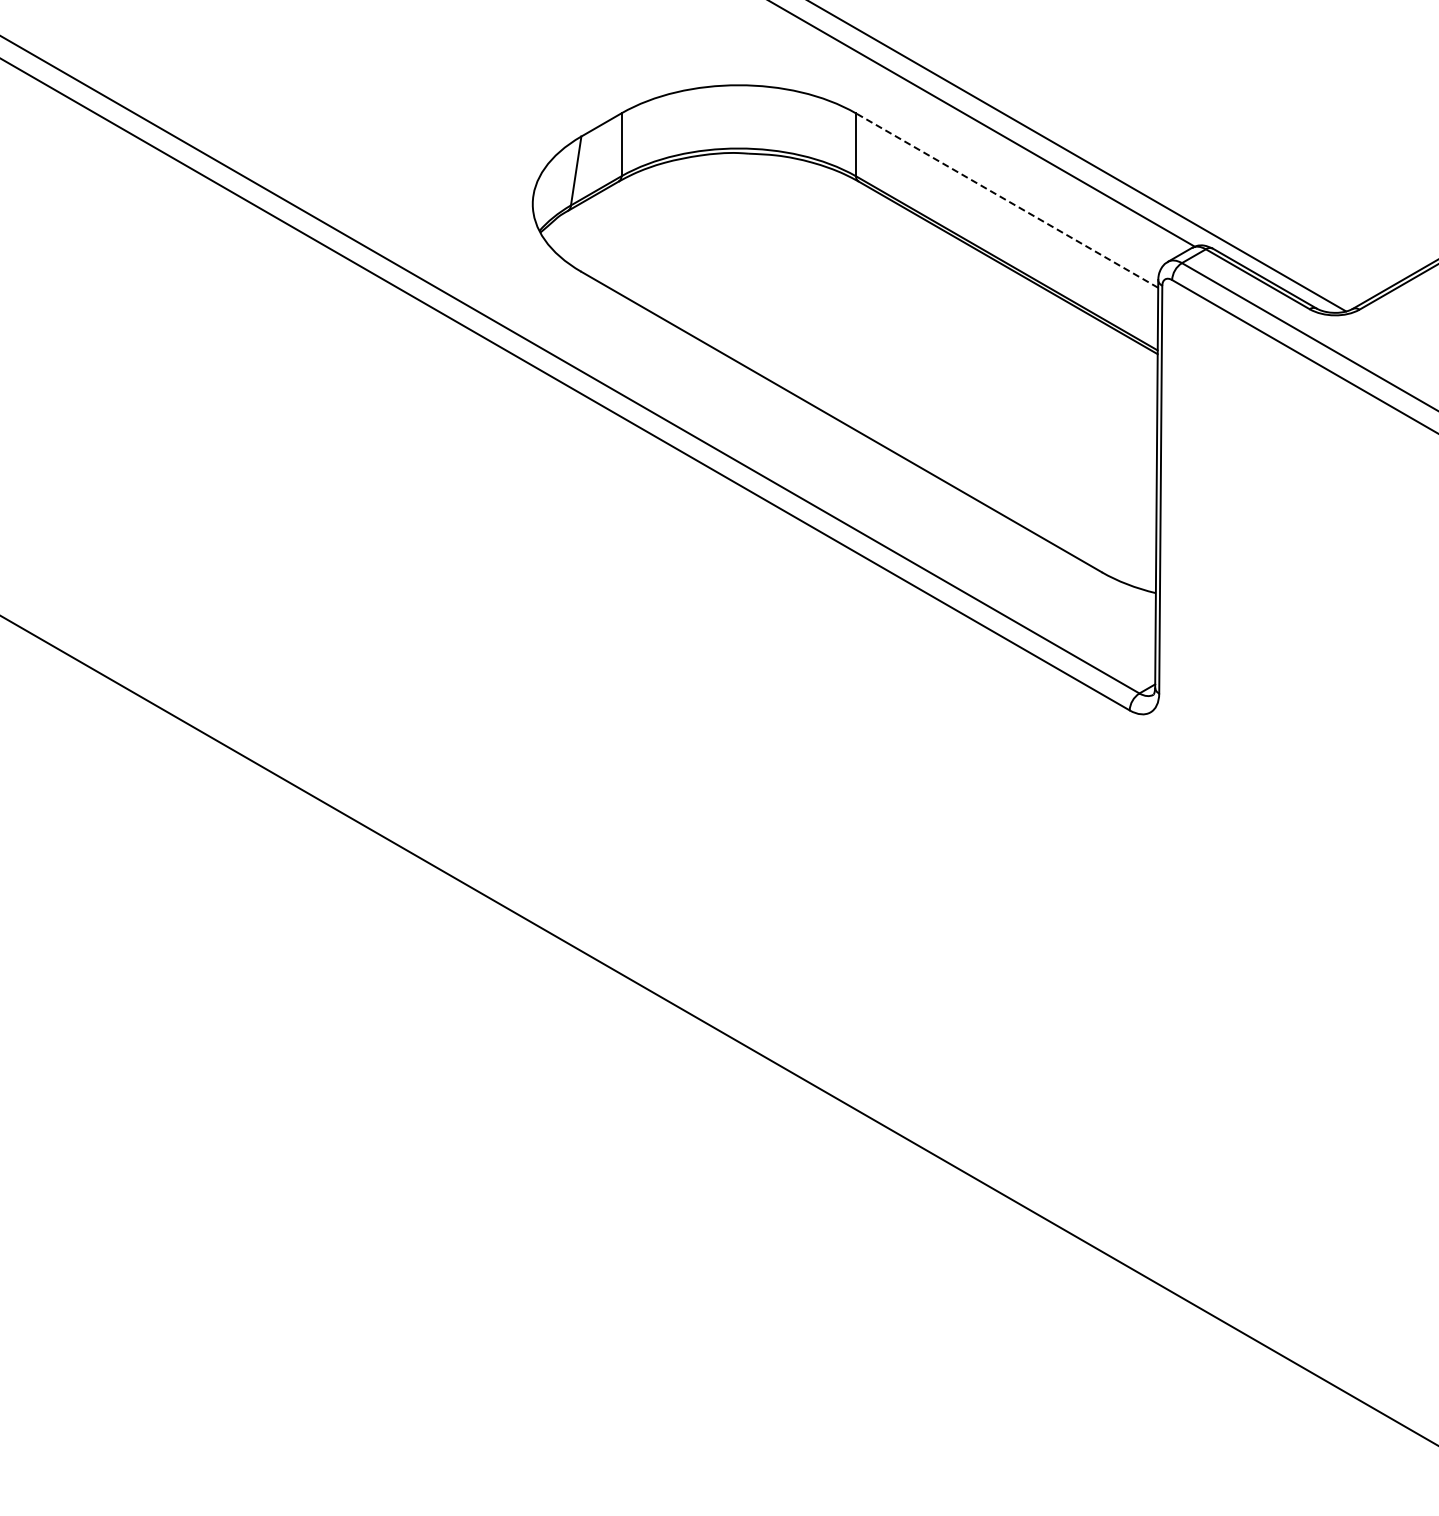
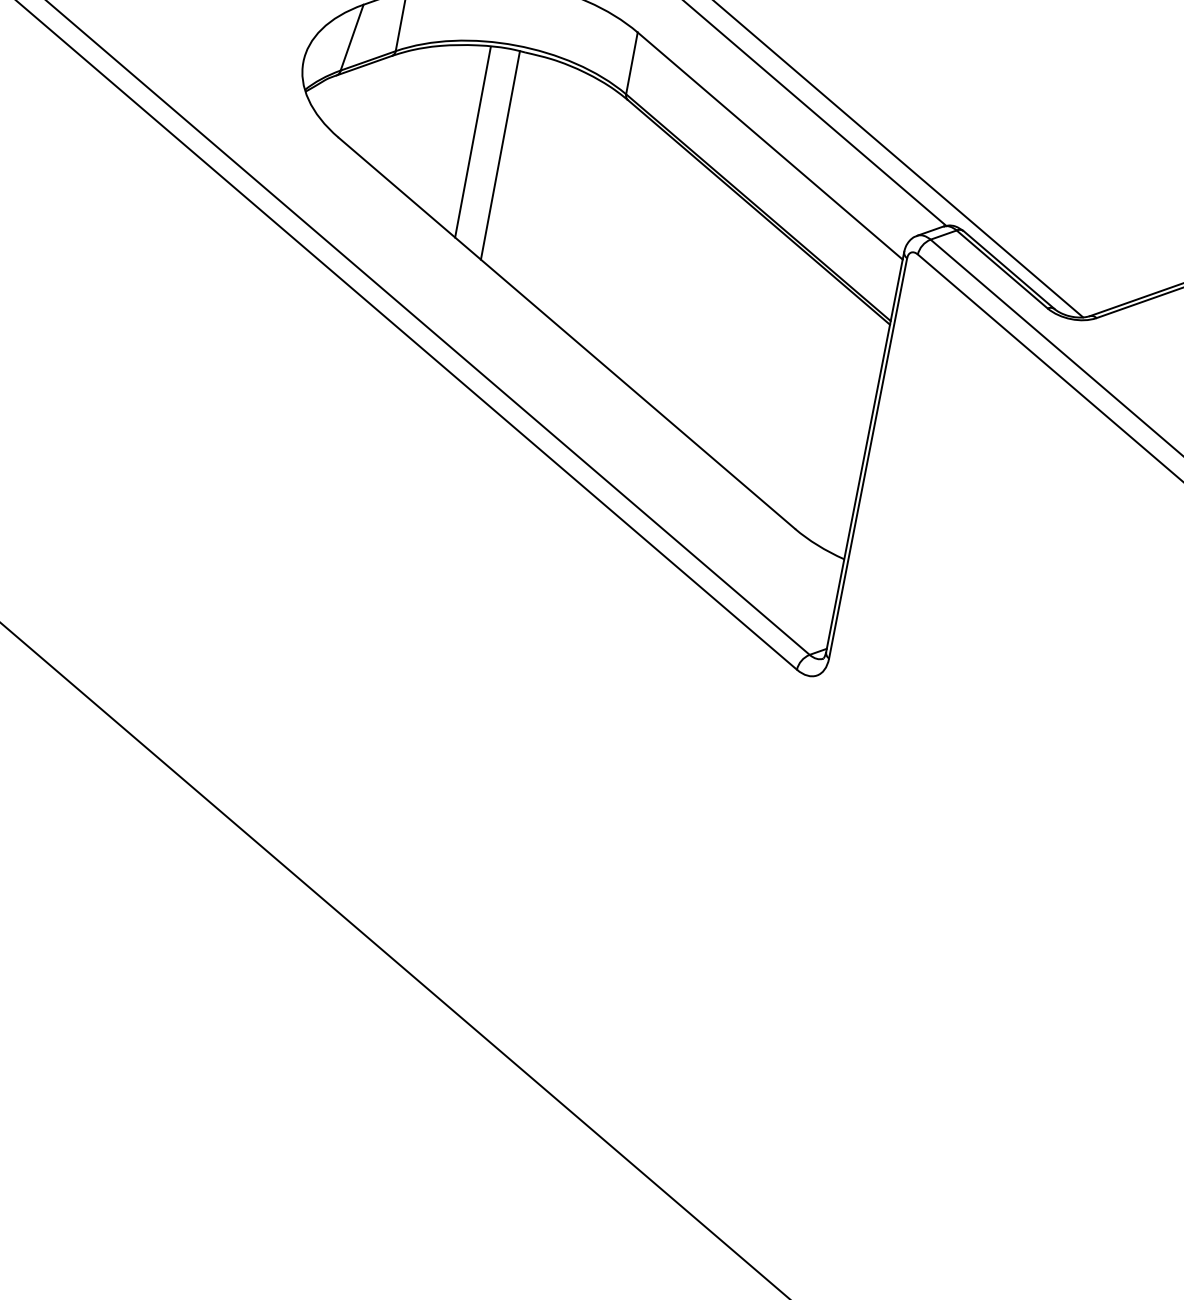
line: (1007, 200) -> (770, 146), dashed -> solid
line: (714, 251) -> (473, 142), added
line: (743, 259) -> (500, 155), added

